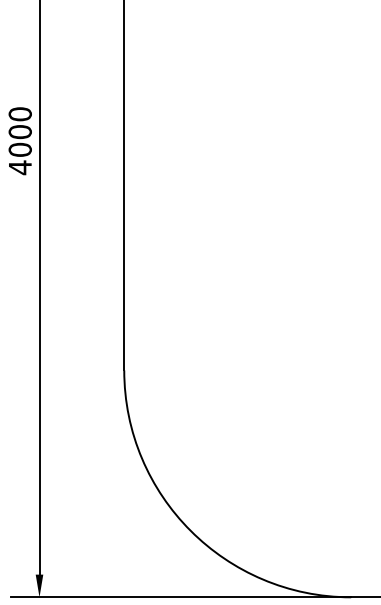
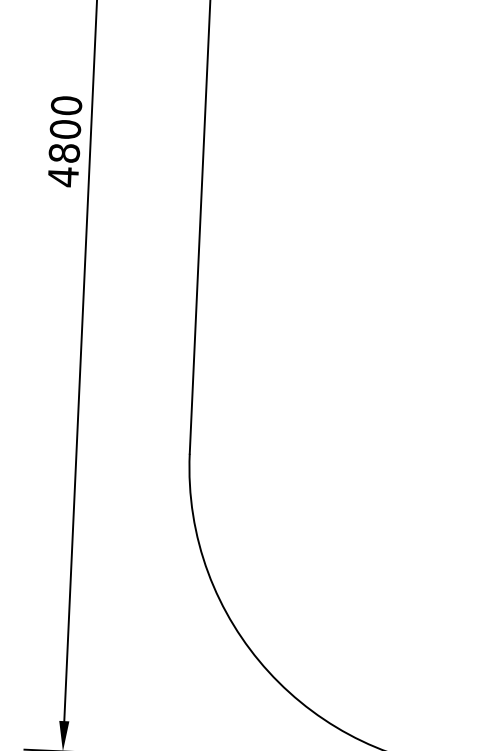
text: (20, 149) -> (64, 152), 4000 -> 4800

